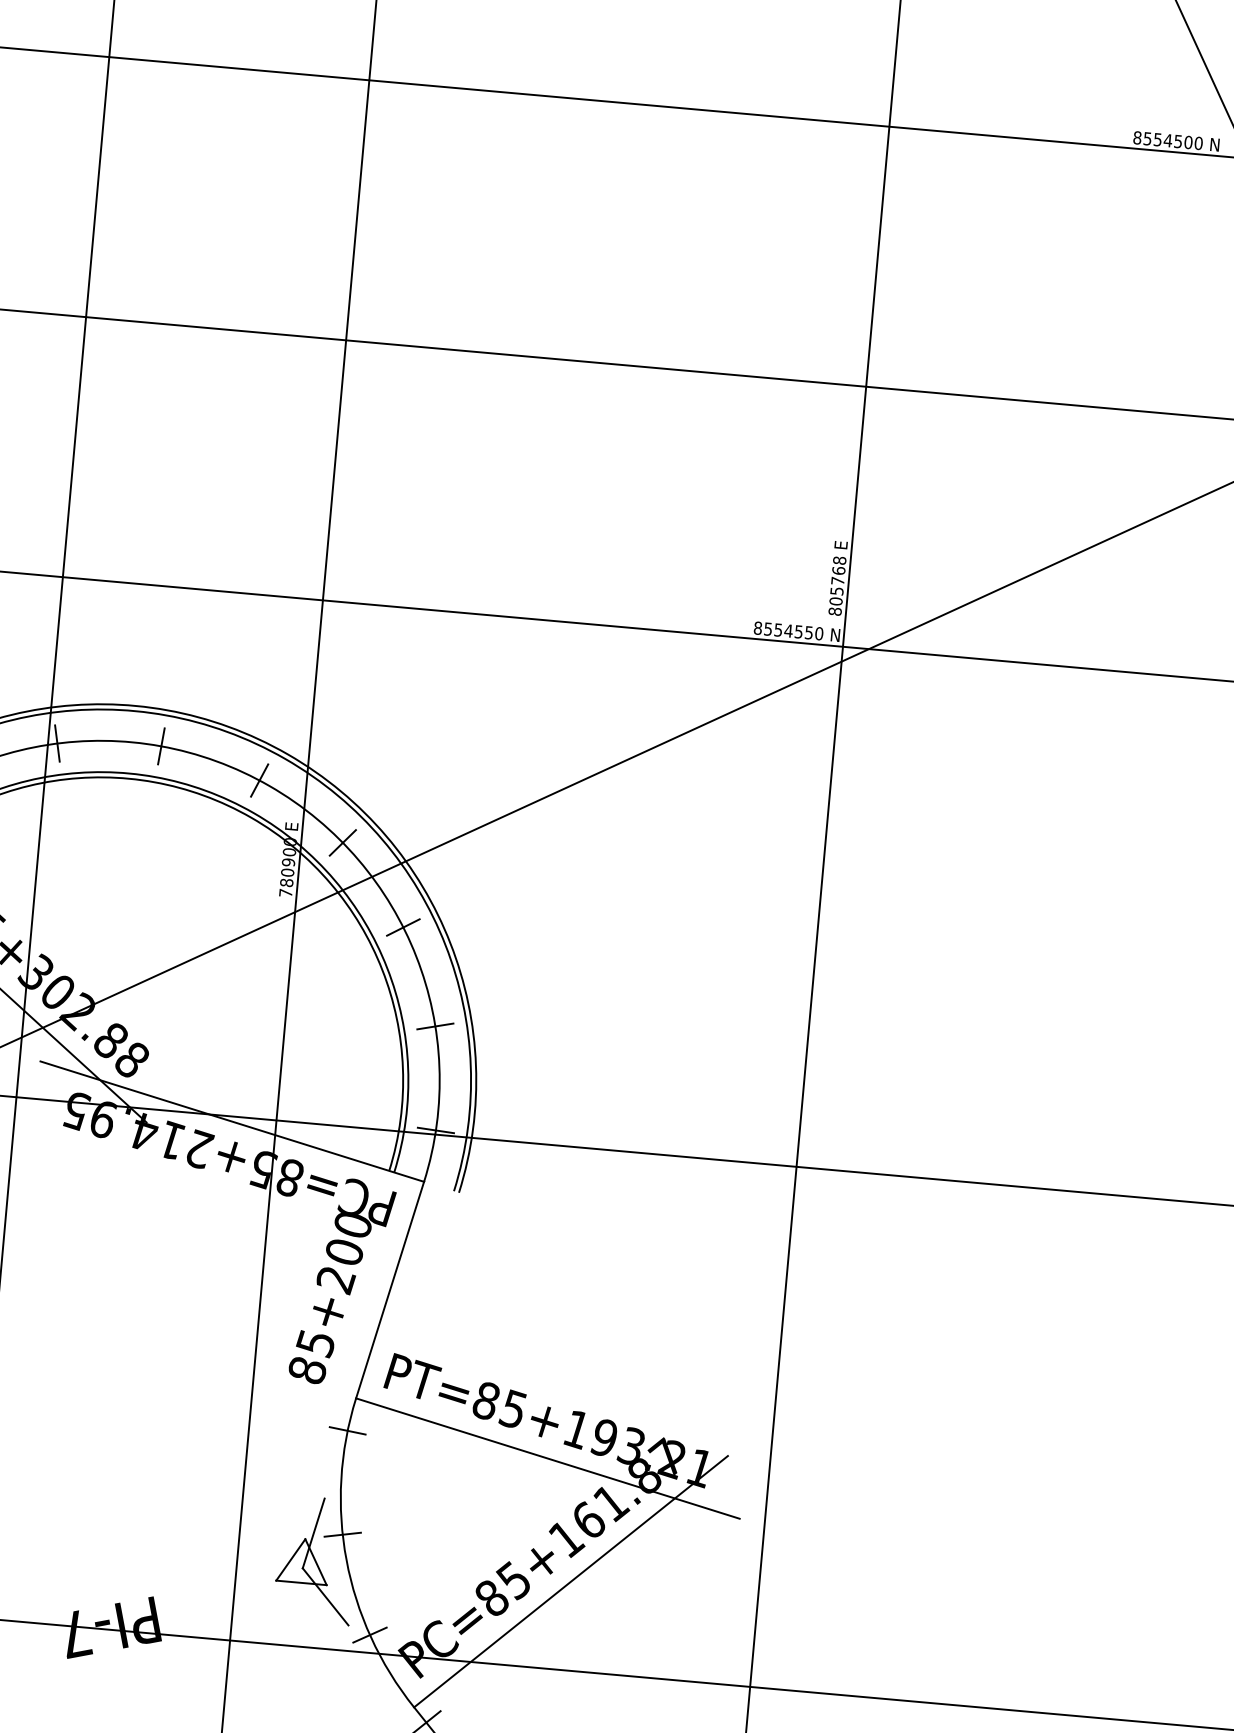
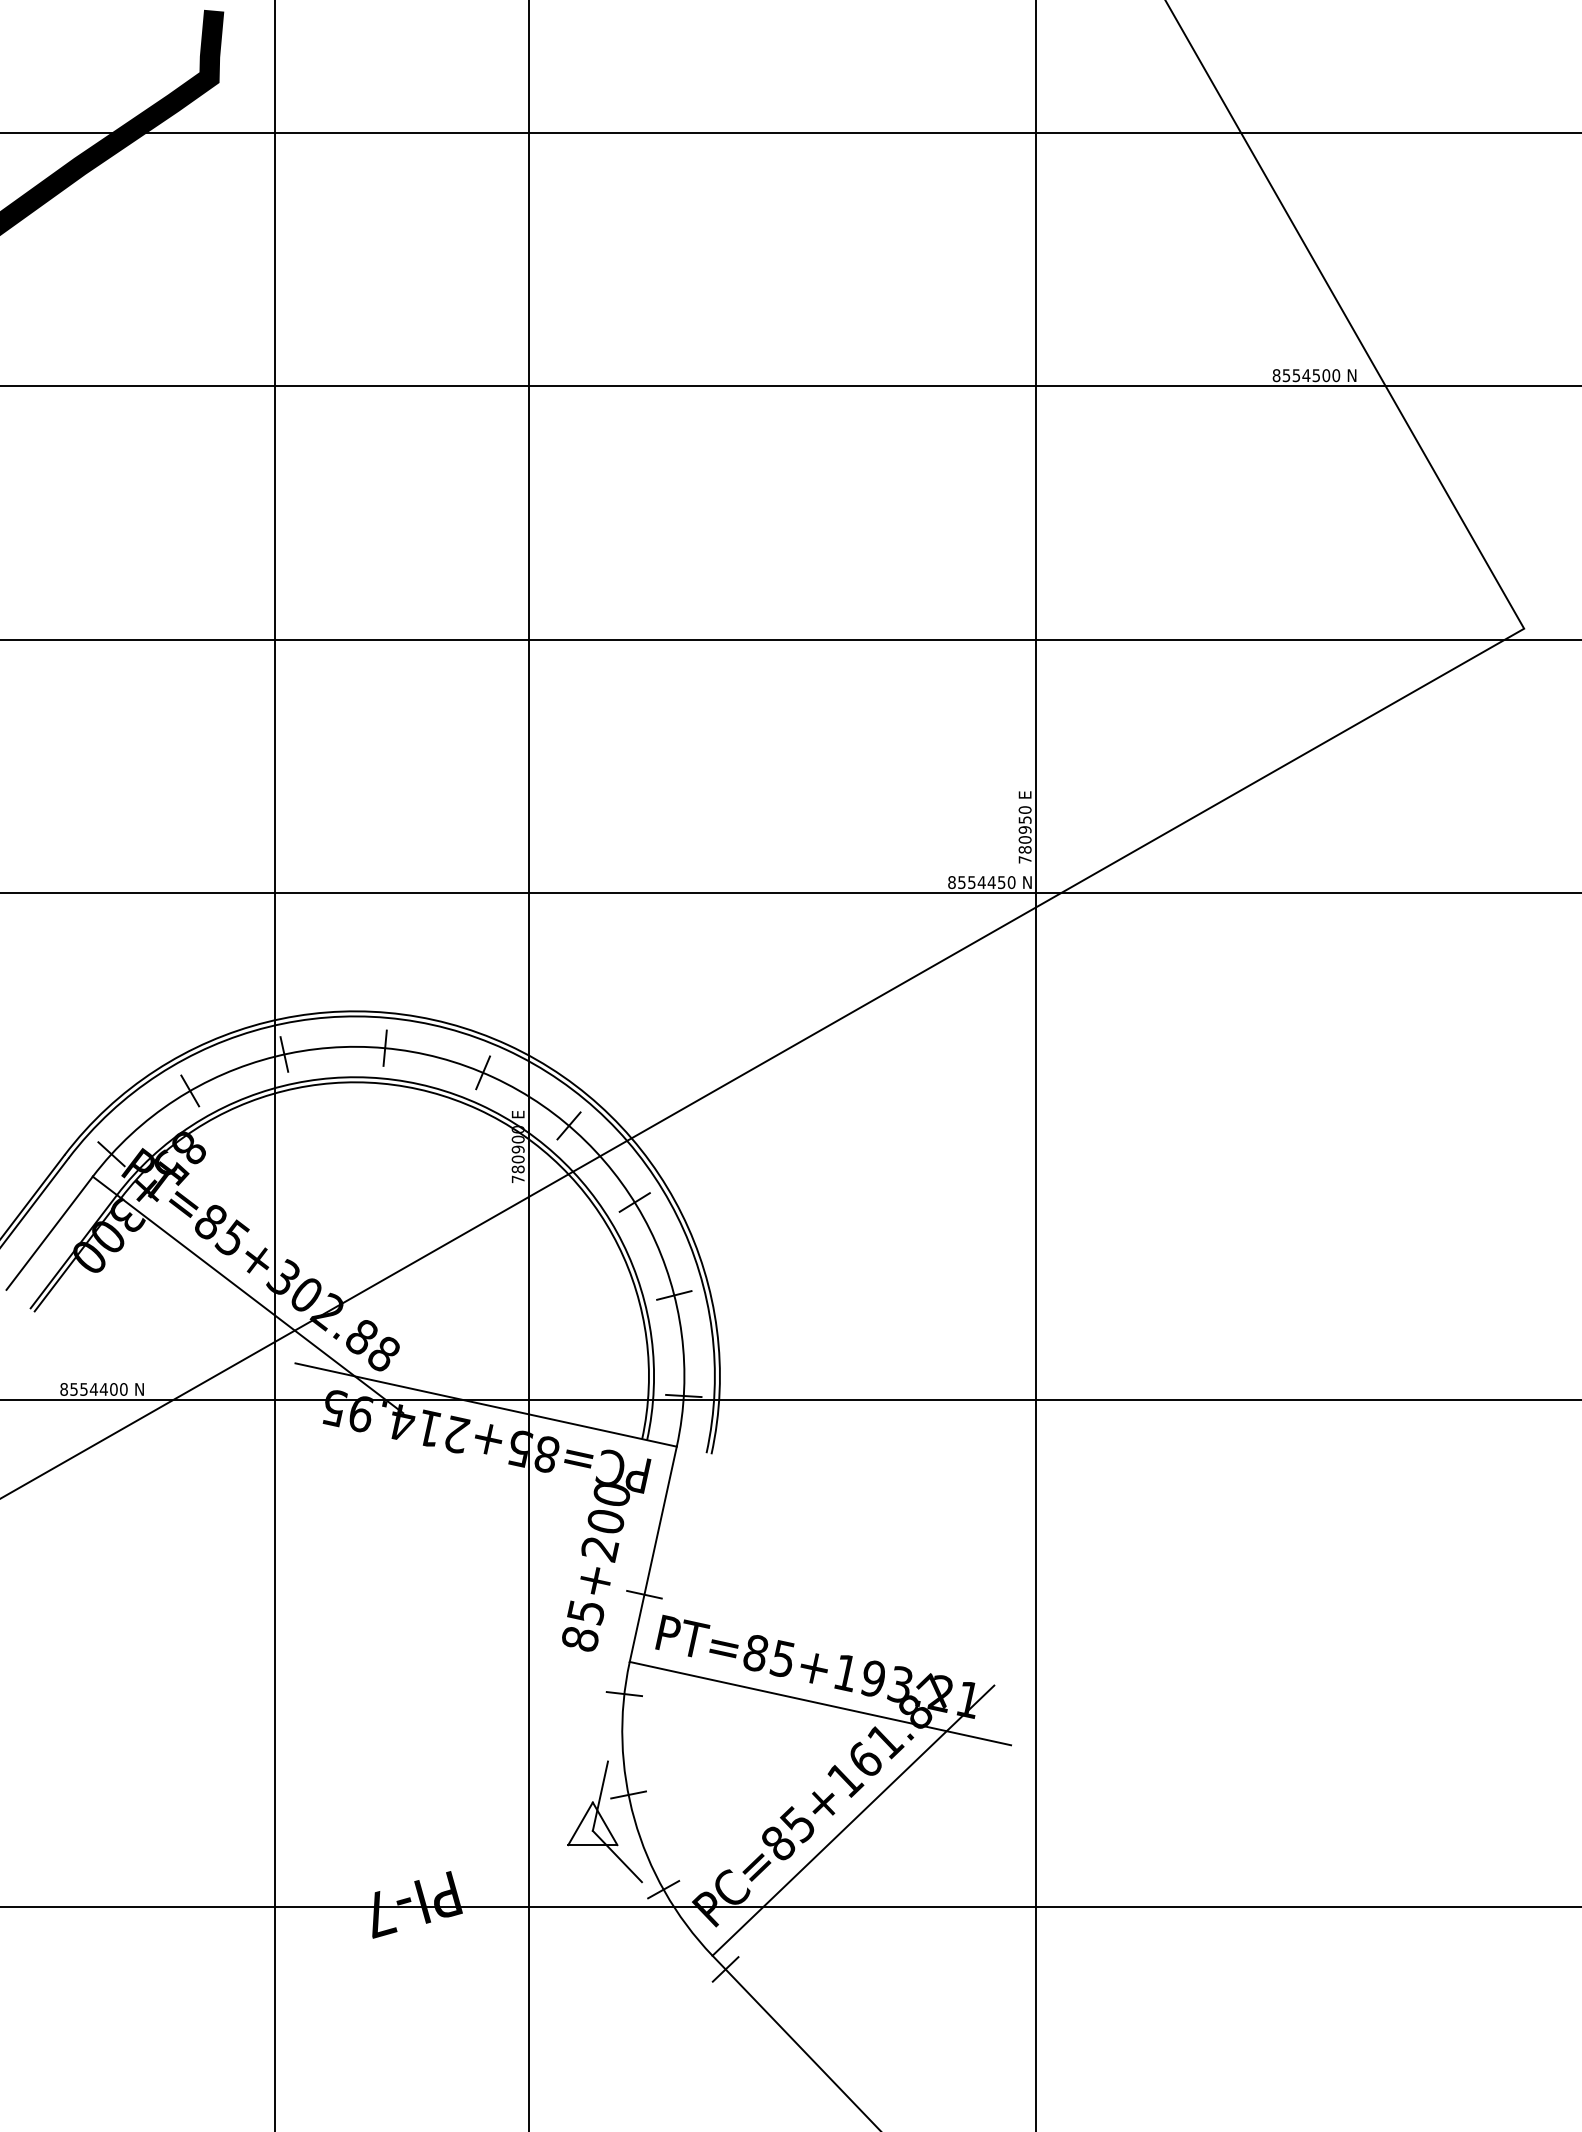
text: (836, 585) -> (1024, 834), 805768 -> 780950
text: (798, 631) -> (991, 882), 8554550 -> 8554450
line: (377, 1330) -> (644, 1594), added

